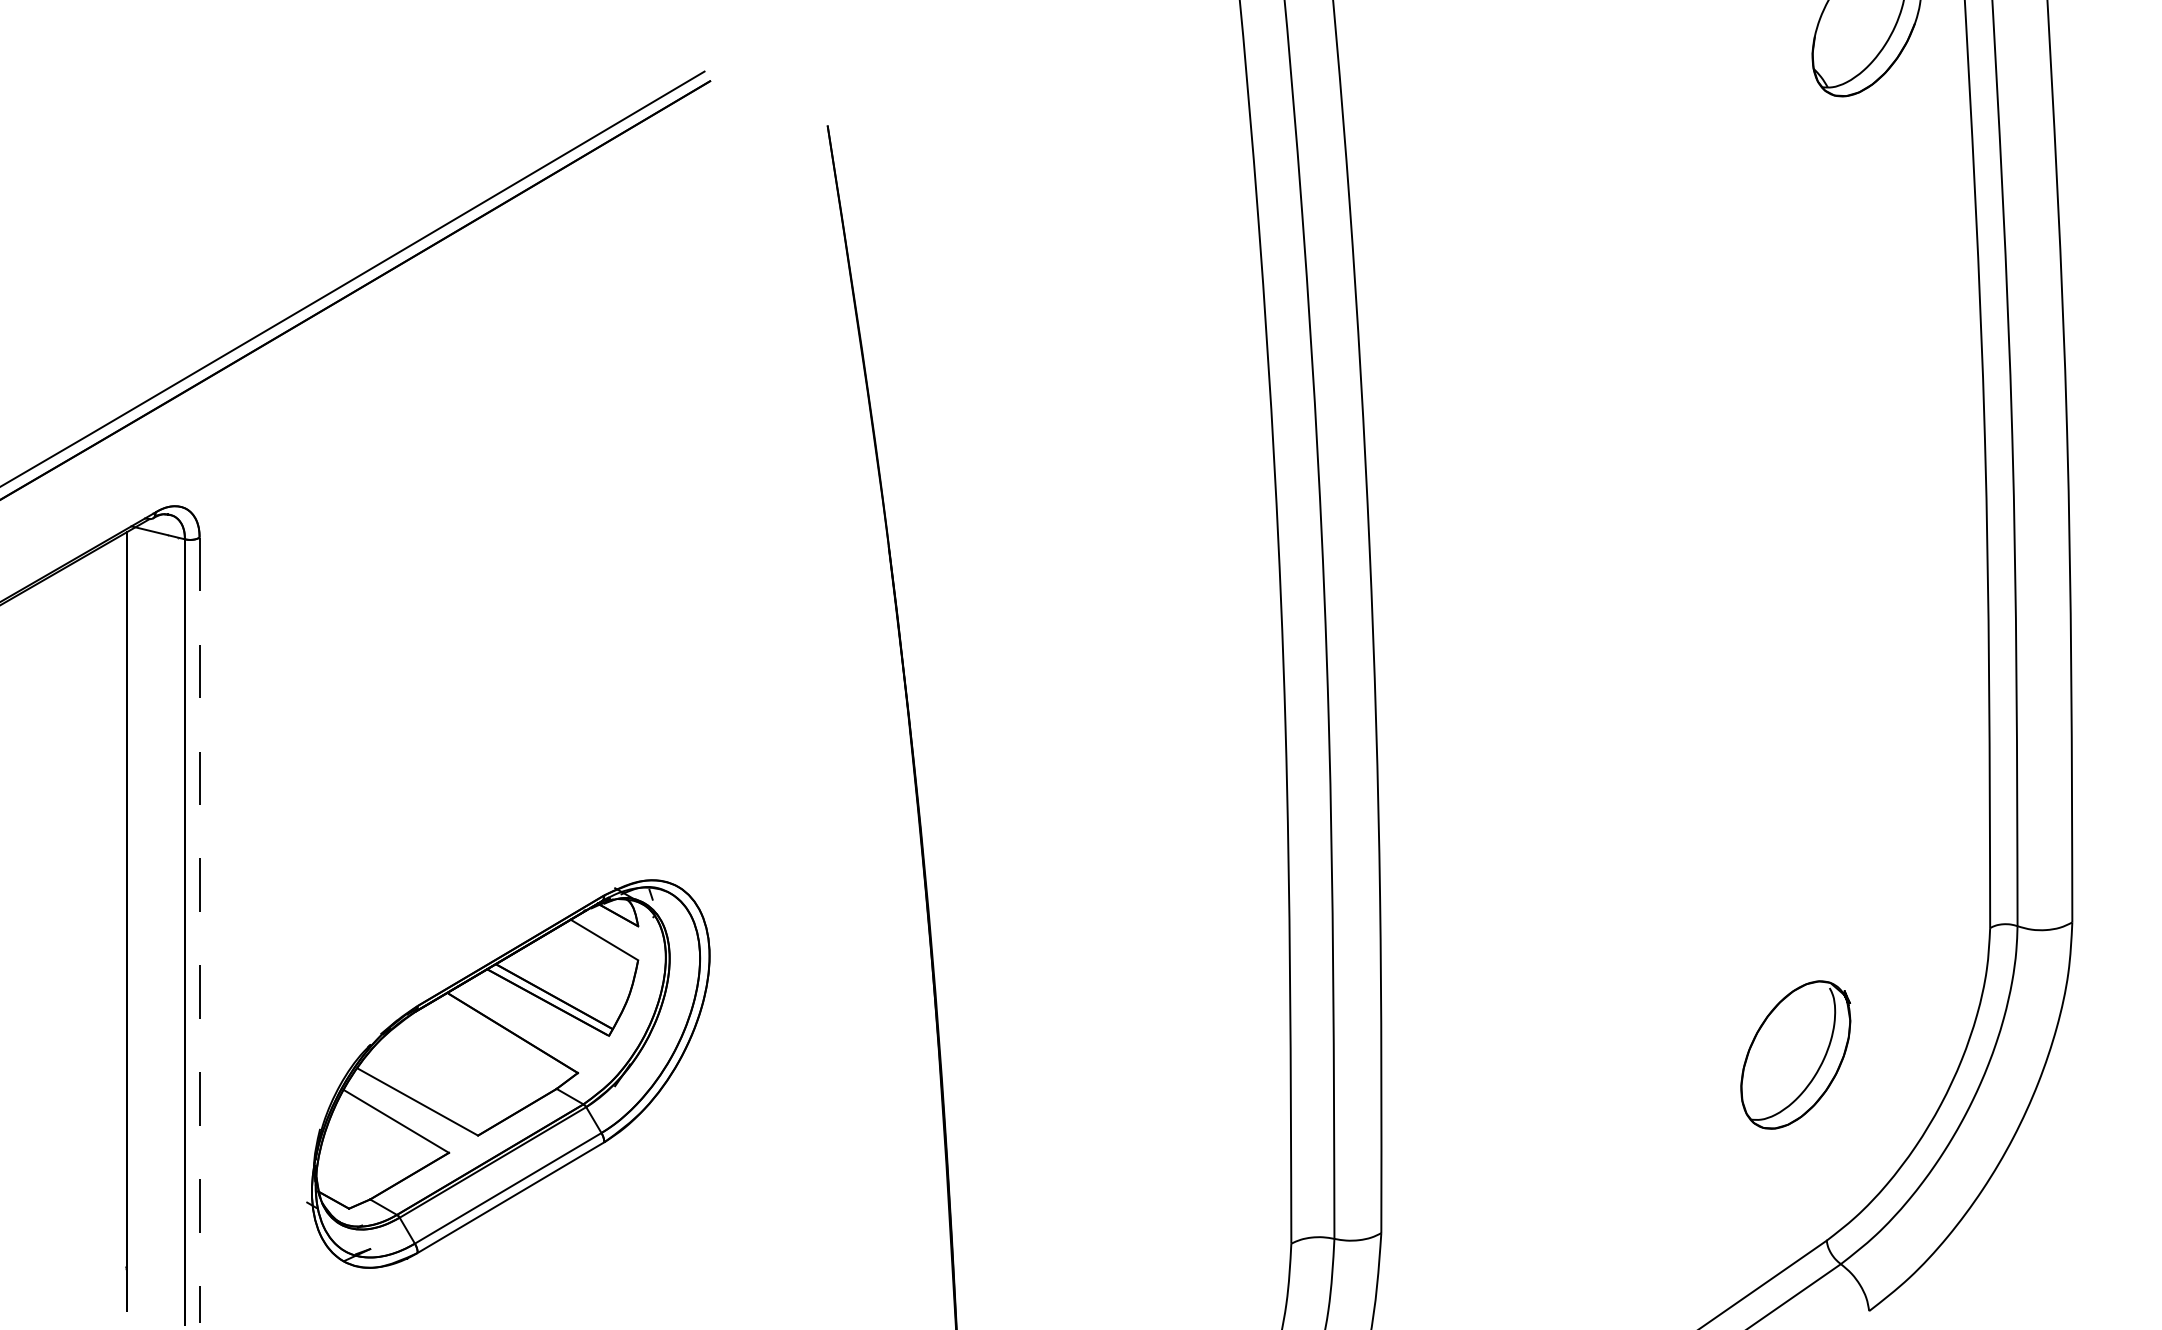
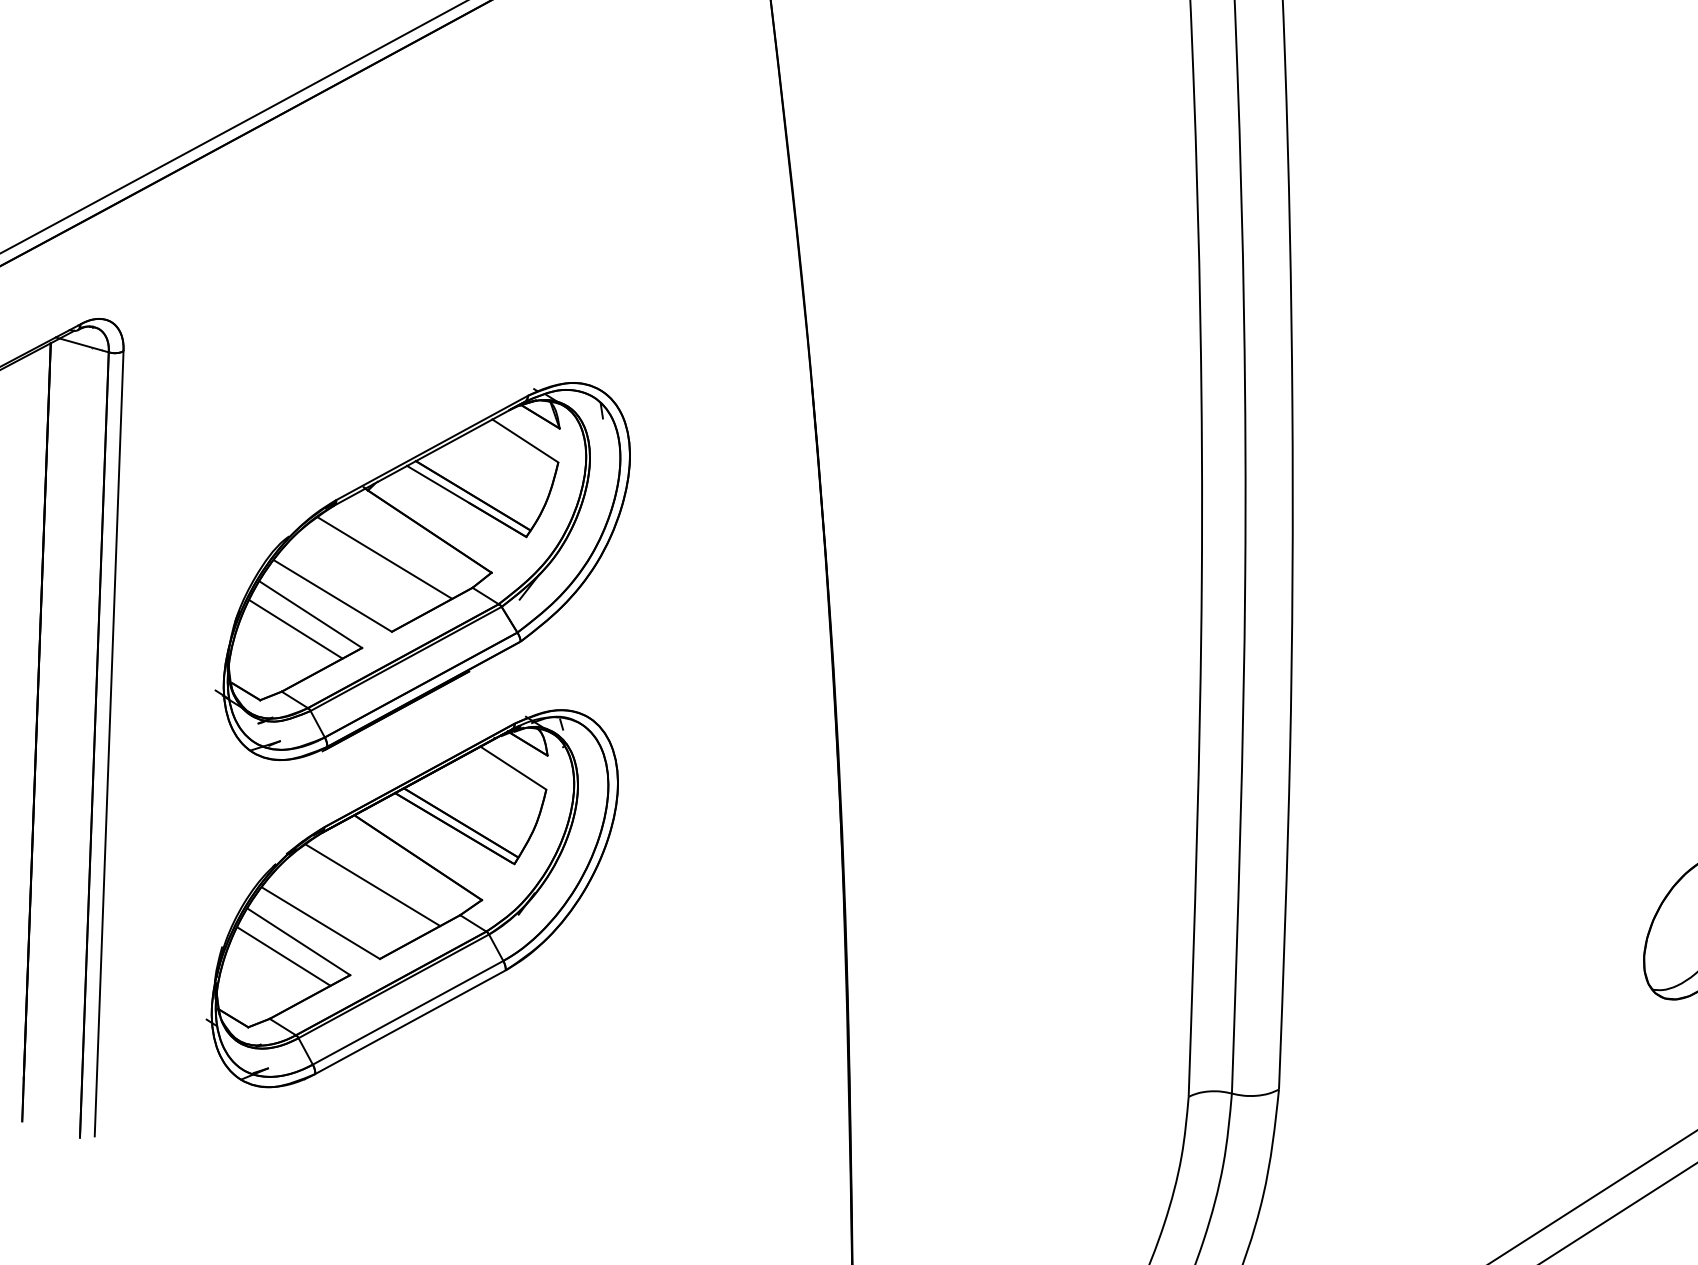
part: (506, 746) -> (422, 571), added
line: (199, 930) -> (109, 743), dashed -> solid
line: (468, 1062) -> (373, 885), added
line: (381, 1136) -> (283, 956), added

